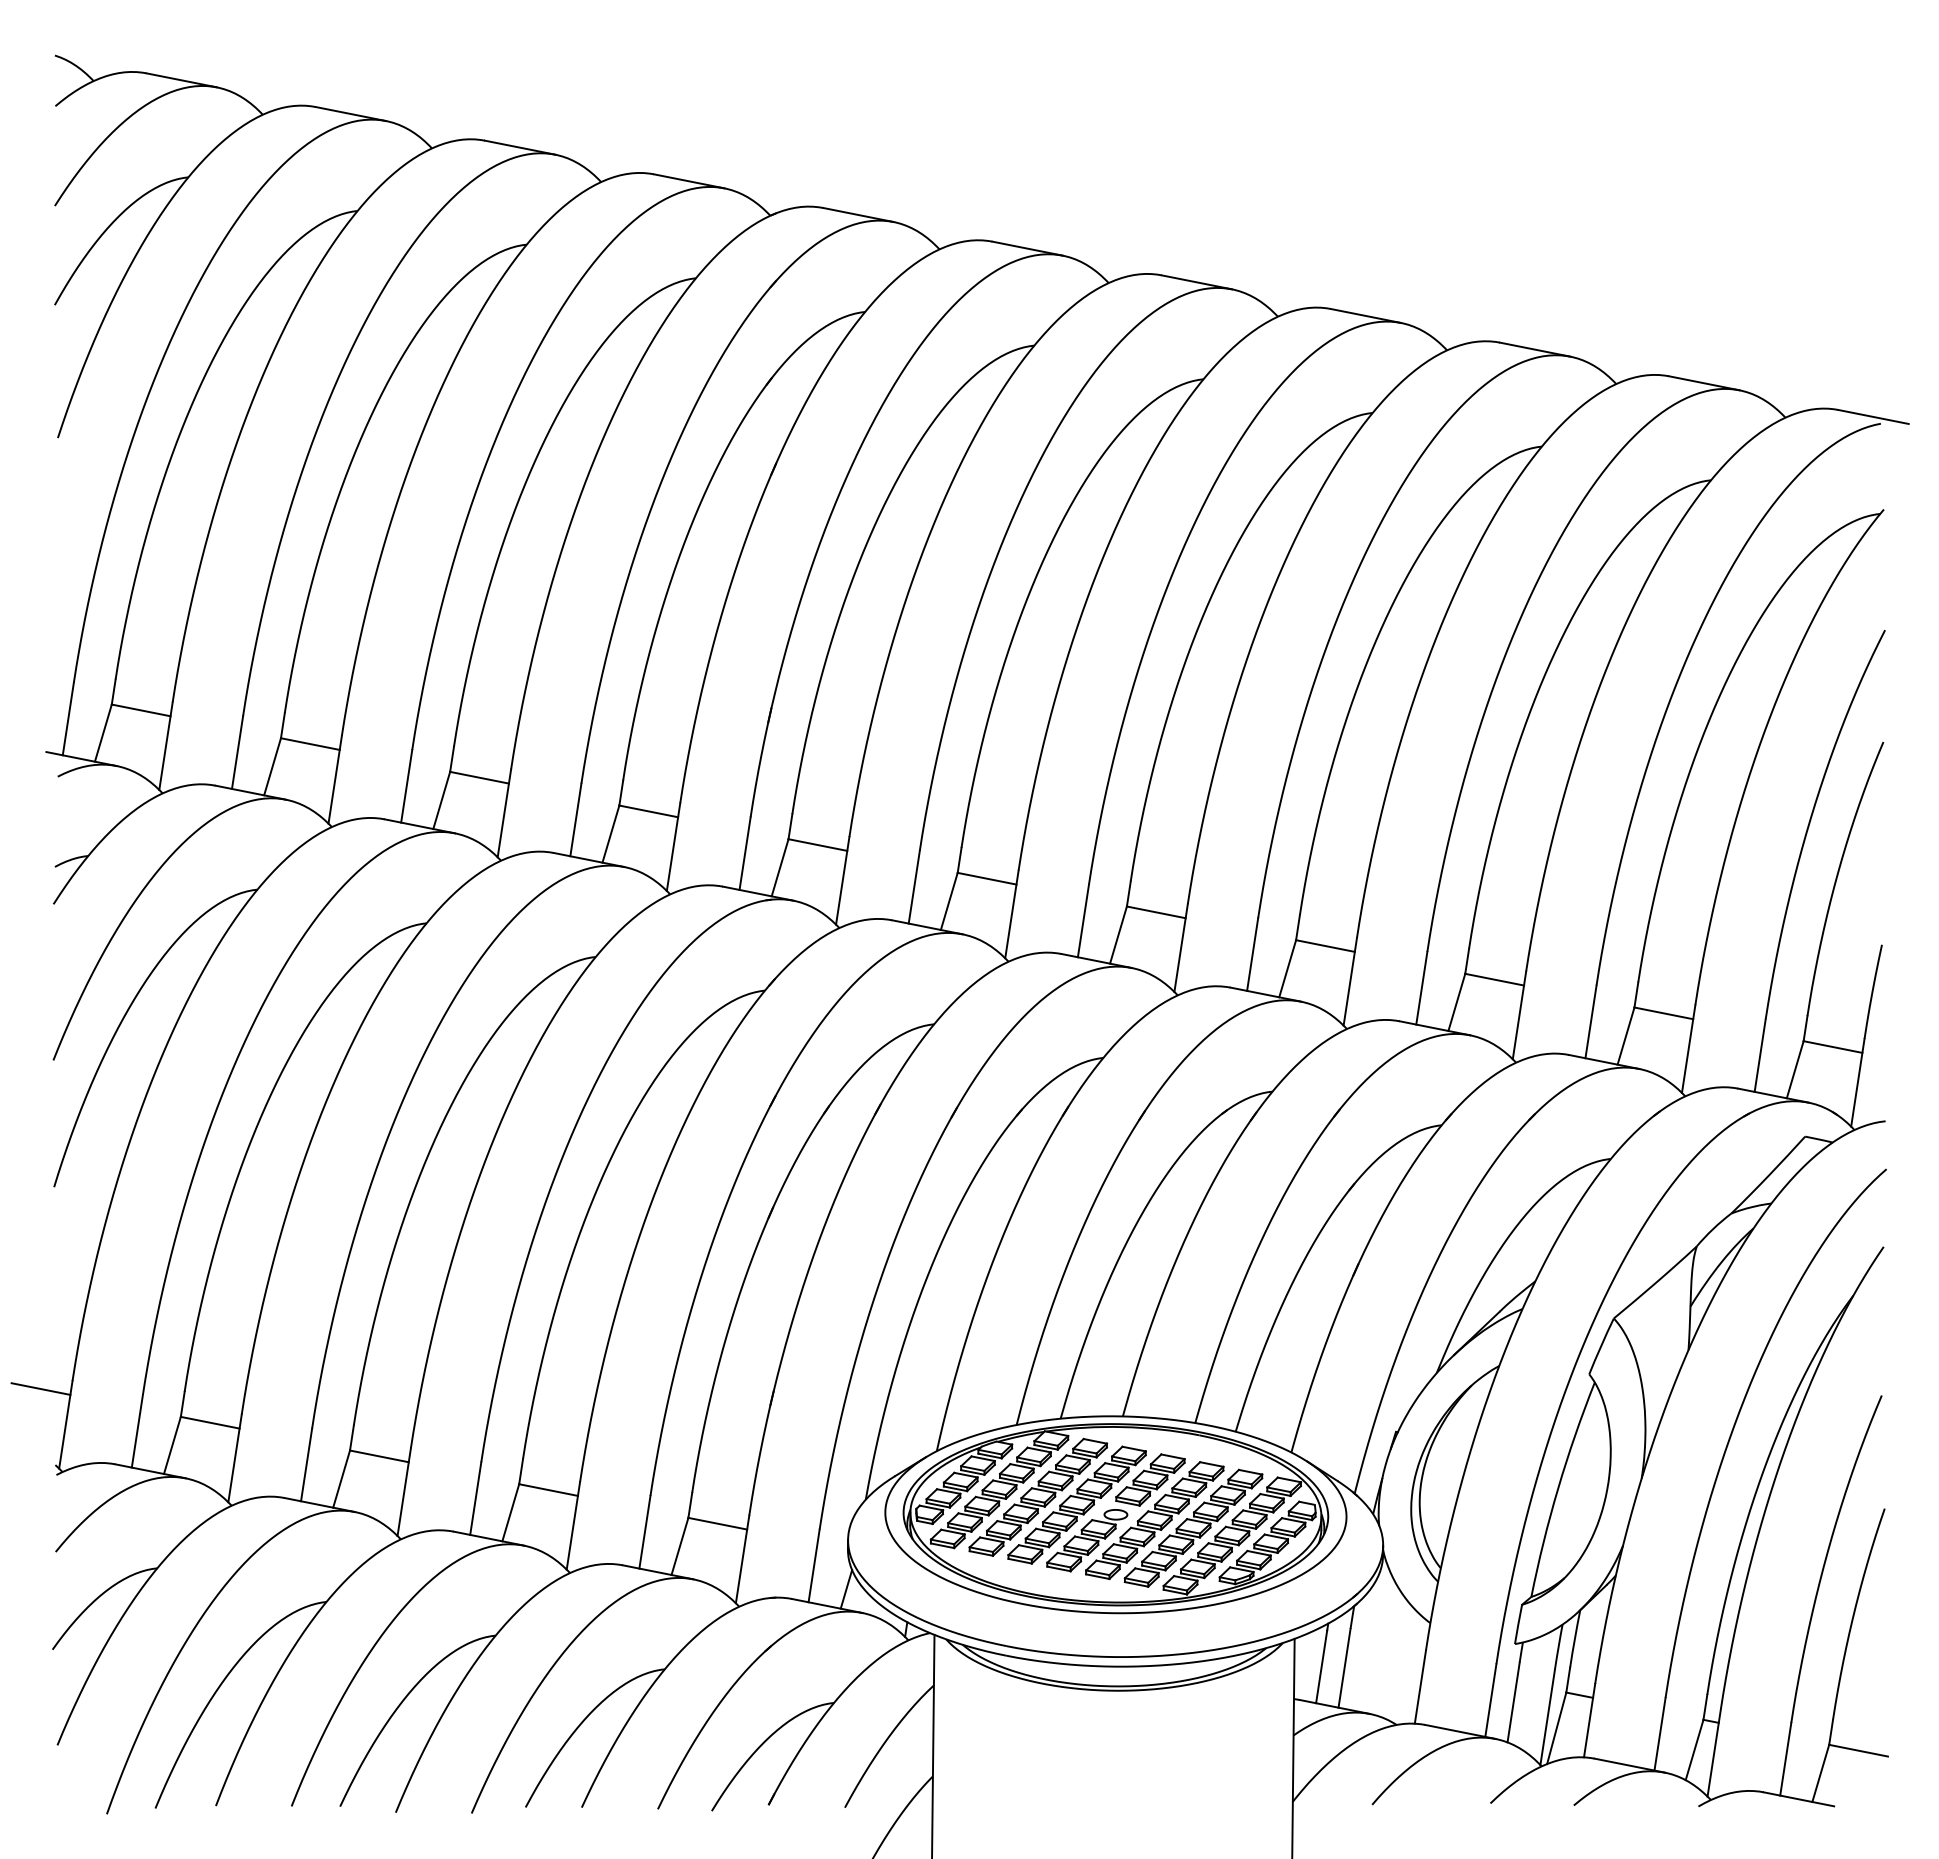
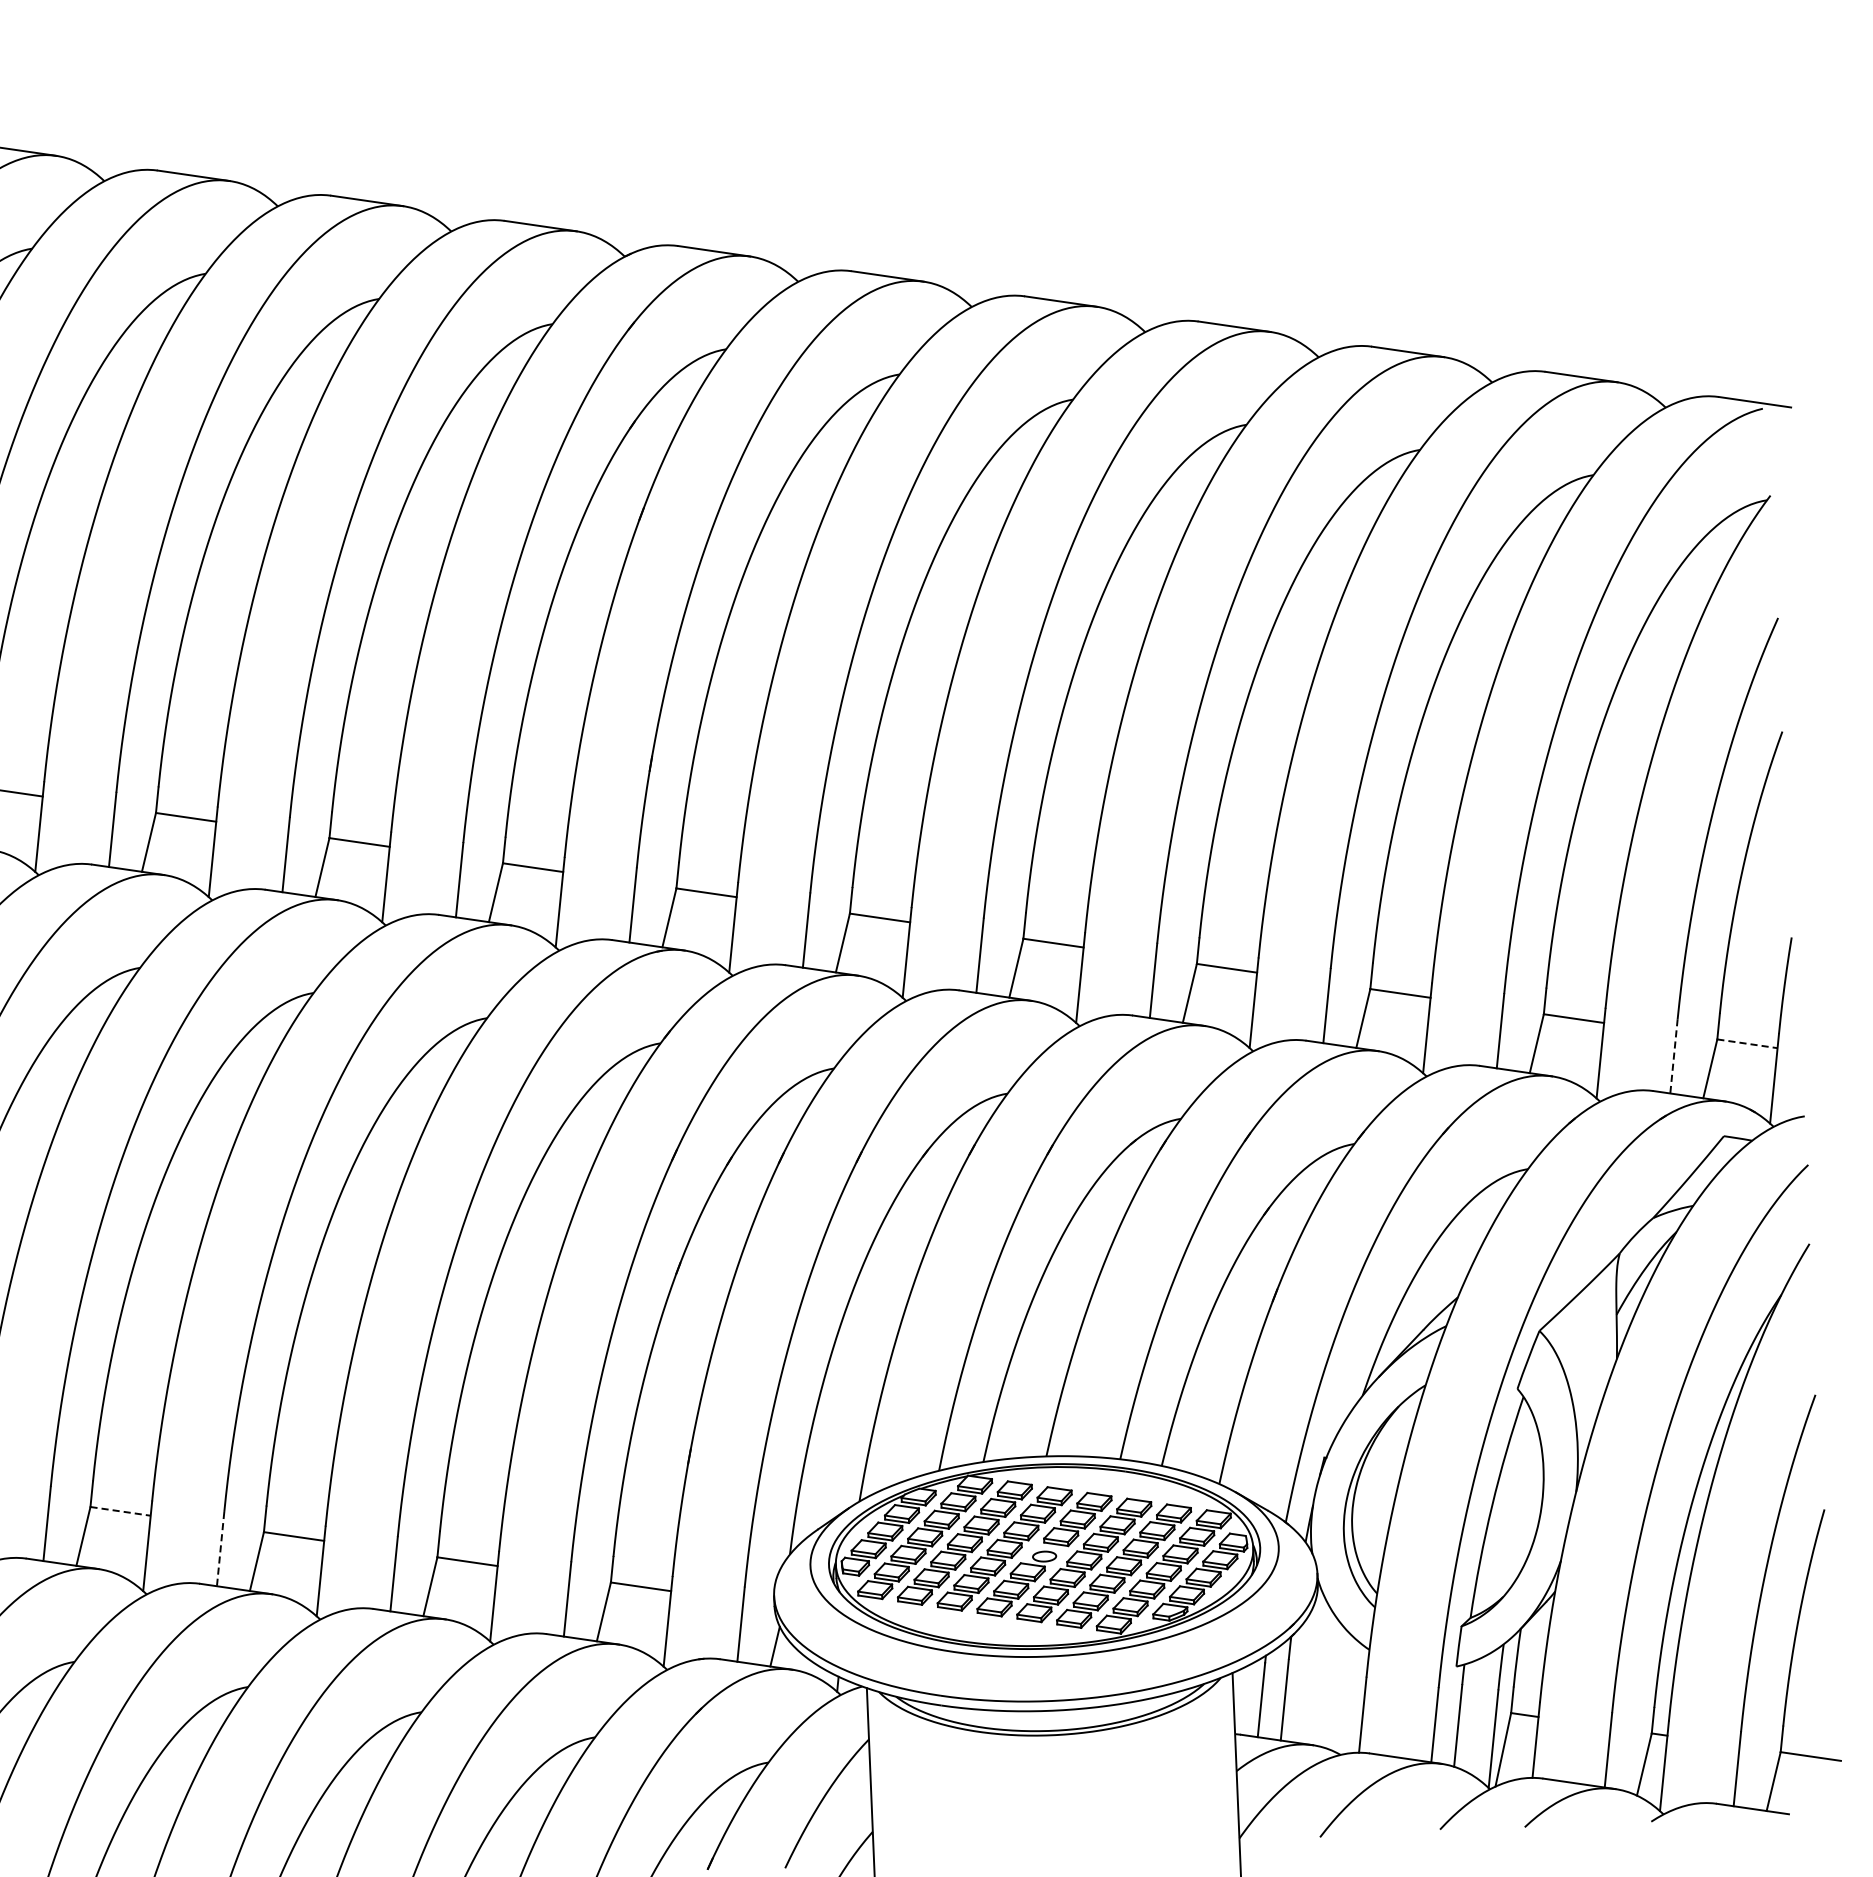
line: (1833, 1047) -> (1747, 1044), solid -> dashed
line: (1760, 1055) -> (1674, 1056), solid -> dashed
line: (210, 1422) -> (120, 1511), solid -> dashed
line: (306, 1464) -> (220, 1548), solid -> dashed

